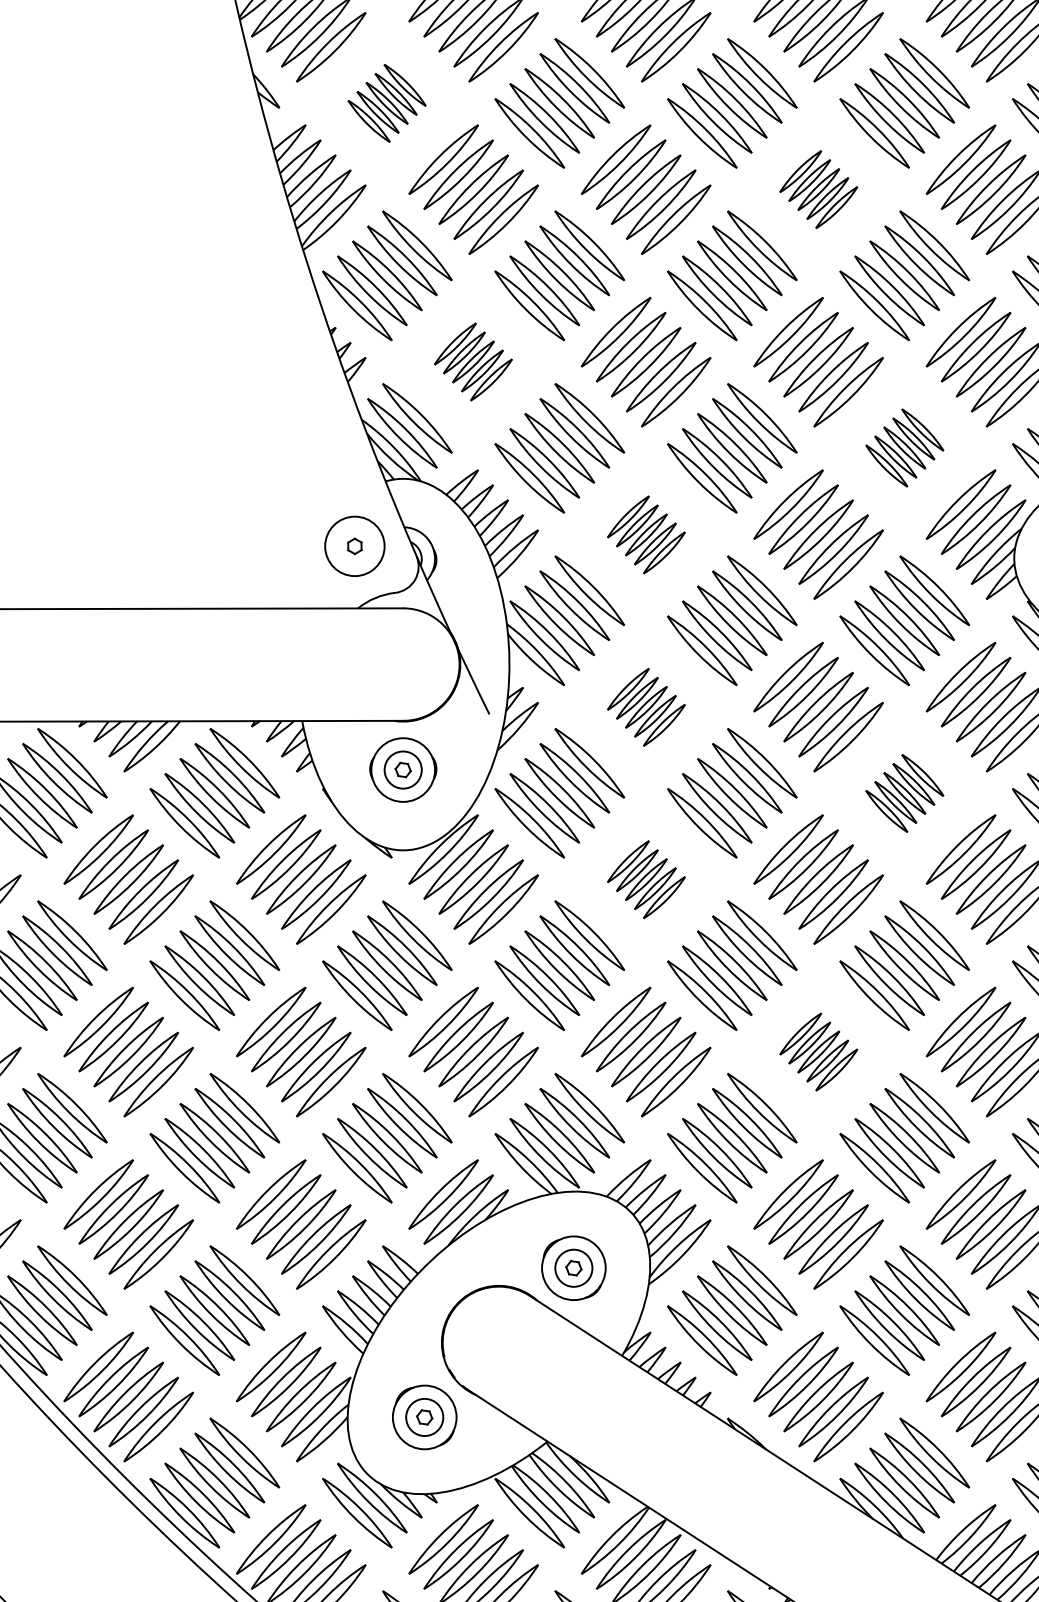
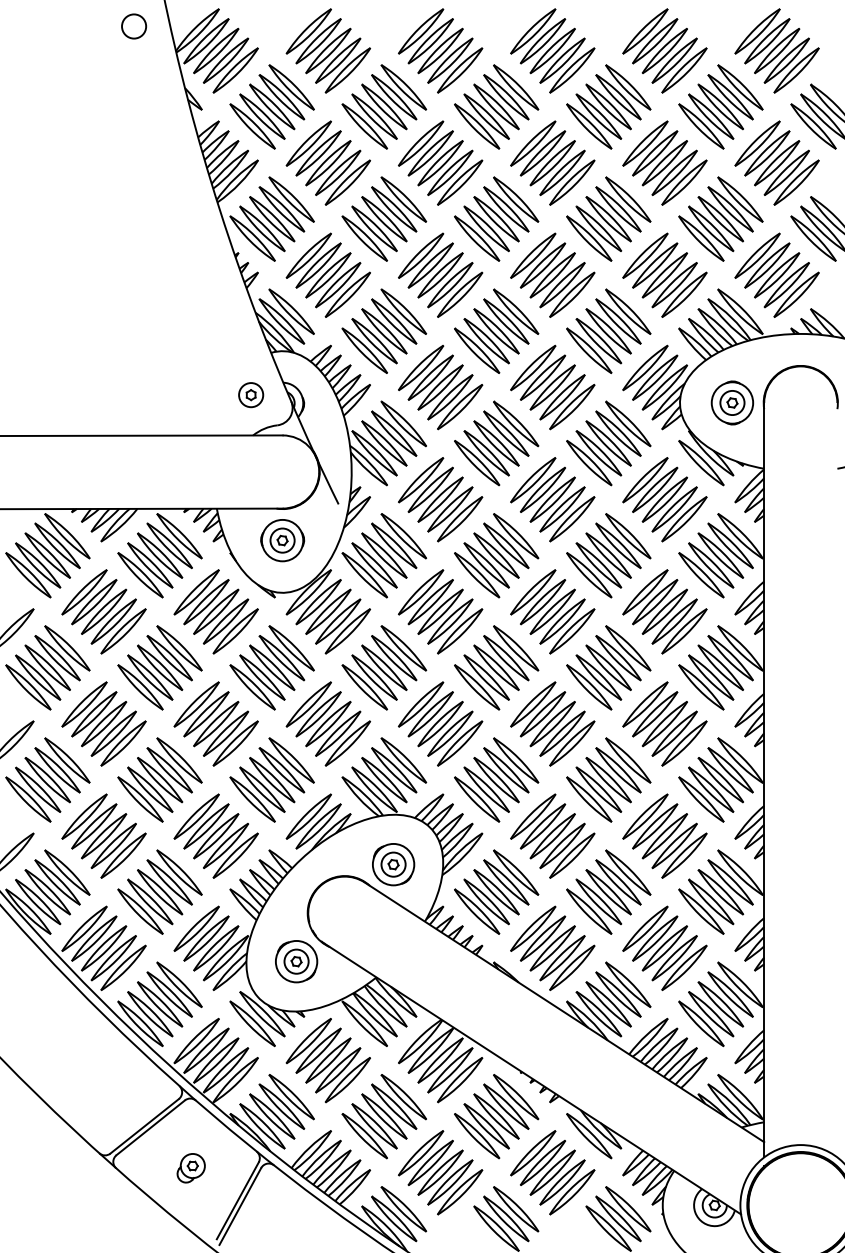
part: (386, 102) -> (271, 106), size x1.67
part: (818, 188) -> (552, 162), size x1.67
part: (472, 360) -> (327, 274), size x1.67
part: (904, 447) -> (608, 330), size x1.67
part: (646, 534) -> (440, 387), size x1.67
circle: (355, 546) -> (251, 395), size x0.62
part: (646, 706) -> (440, 499), size x1.67
part: (904, 792) -> (608, 555), size x1.67
part: (646, 879) -> (440, 611), size x1.67
part: (818, 1051) -> (552, 723), size x1.67

